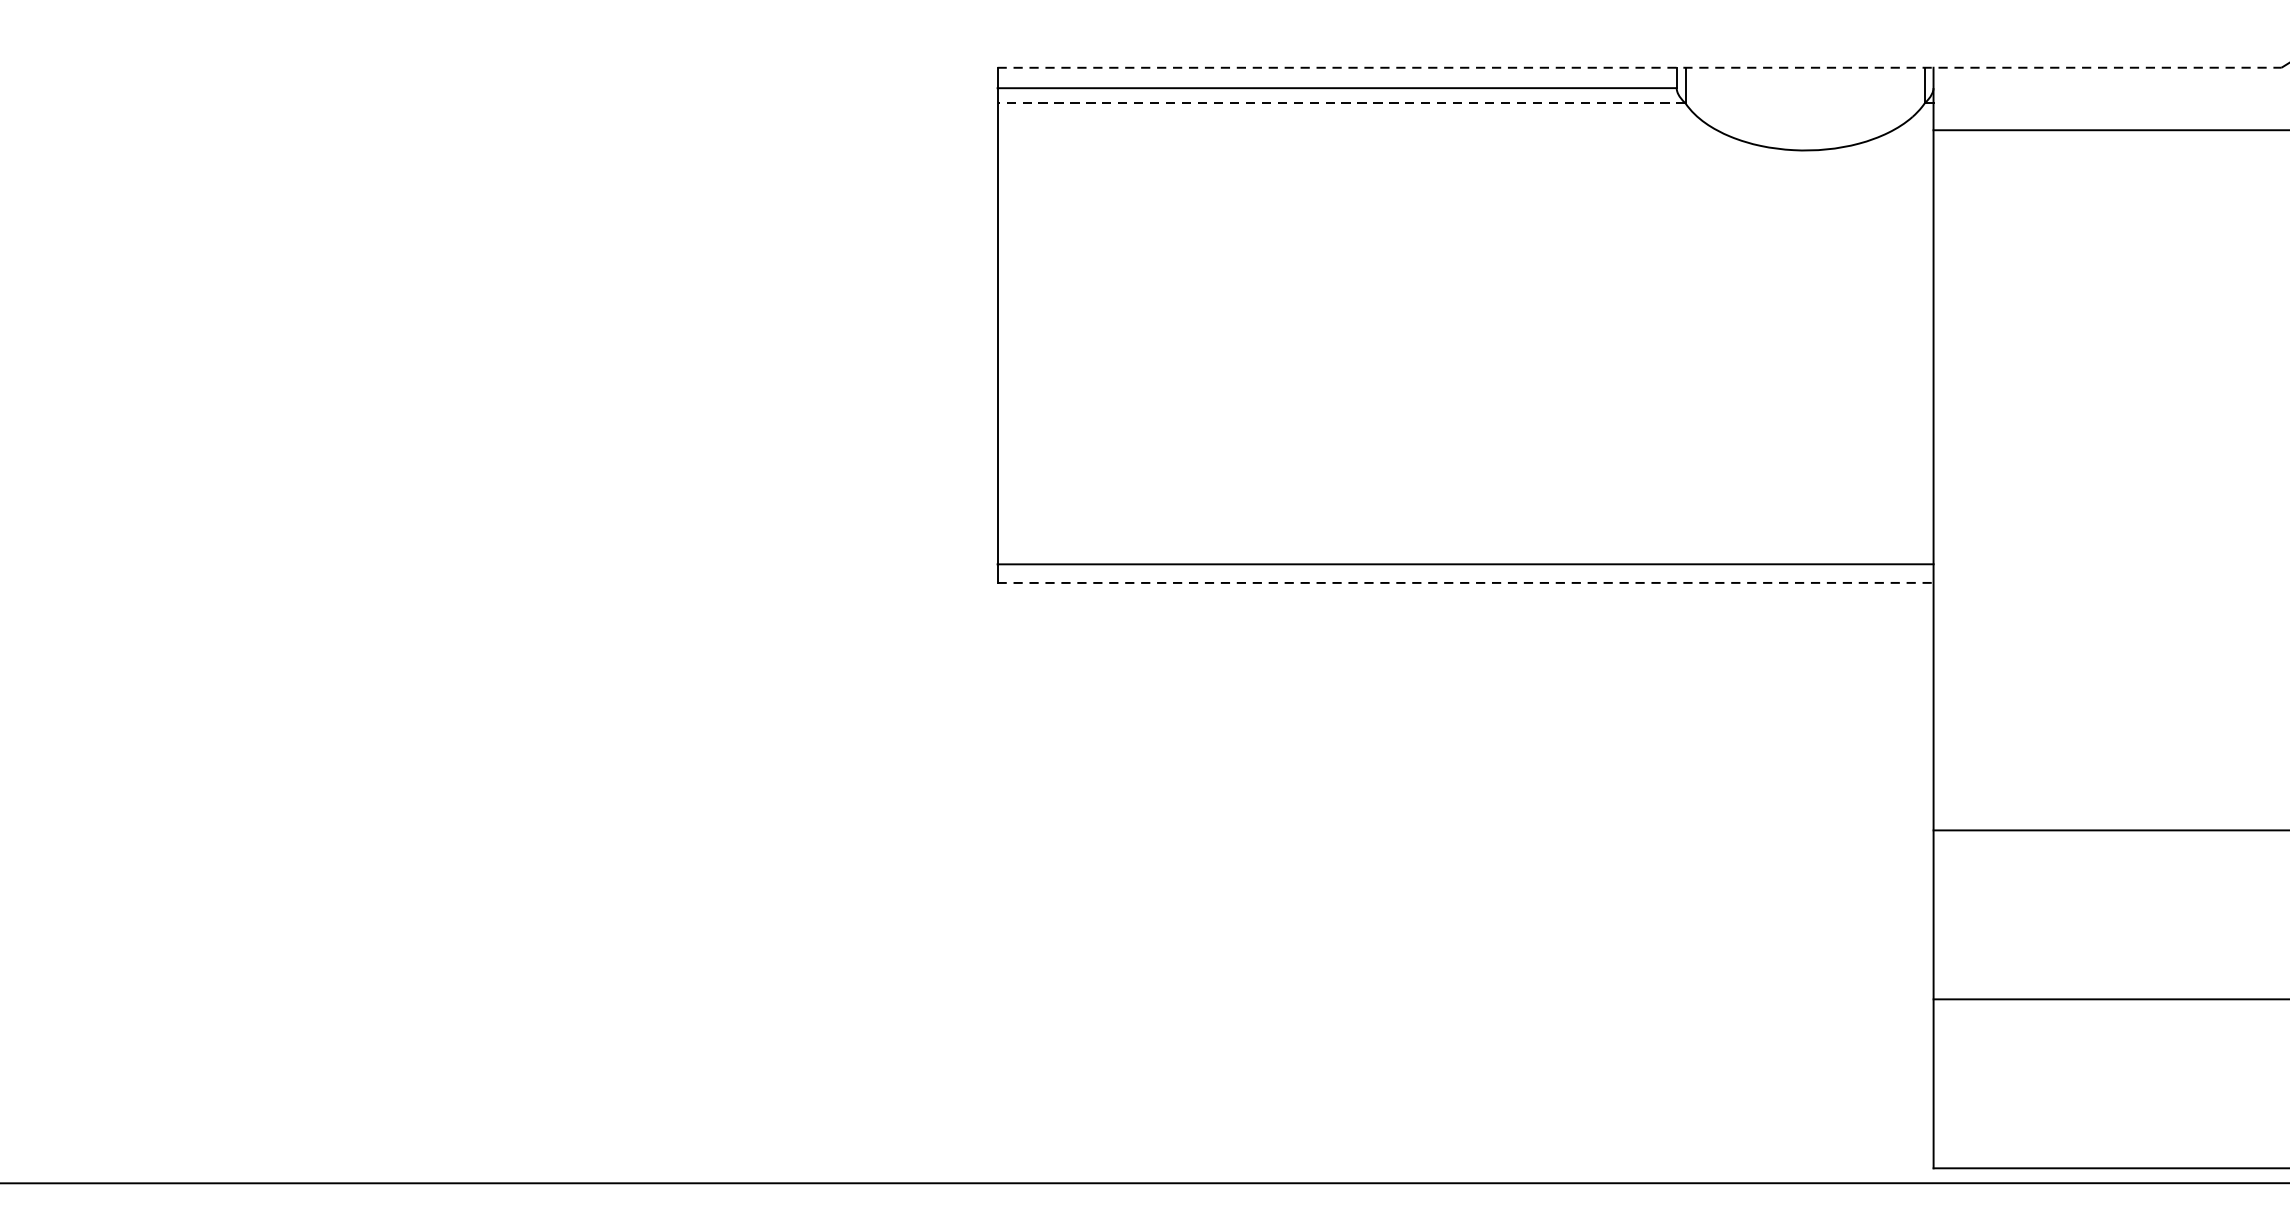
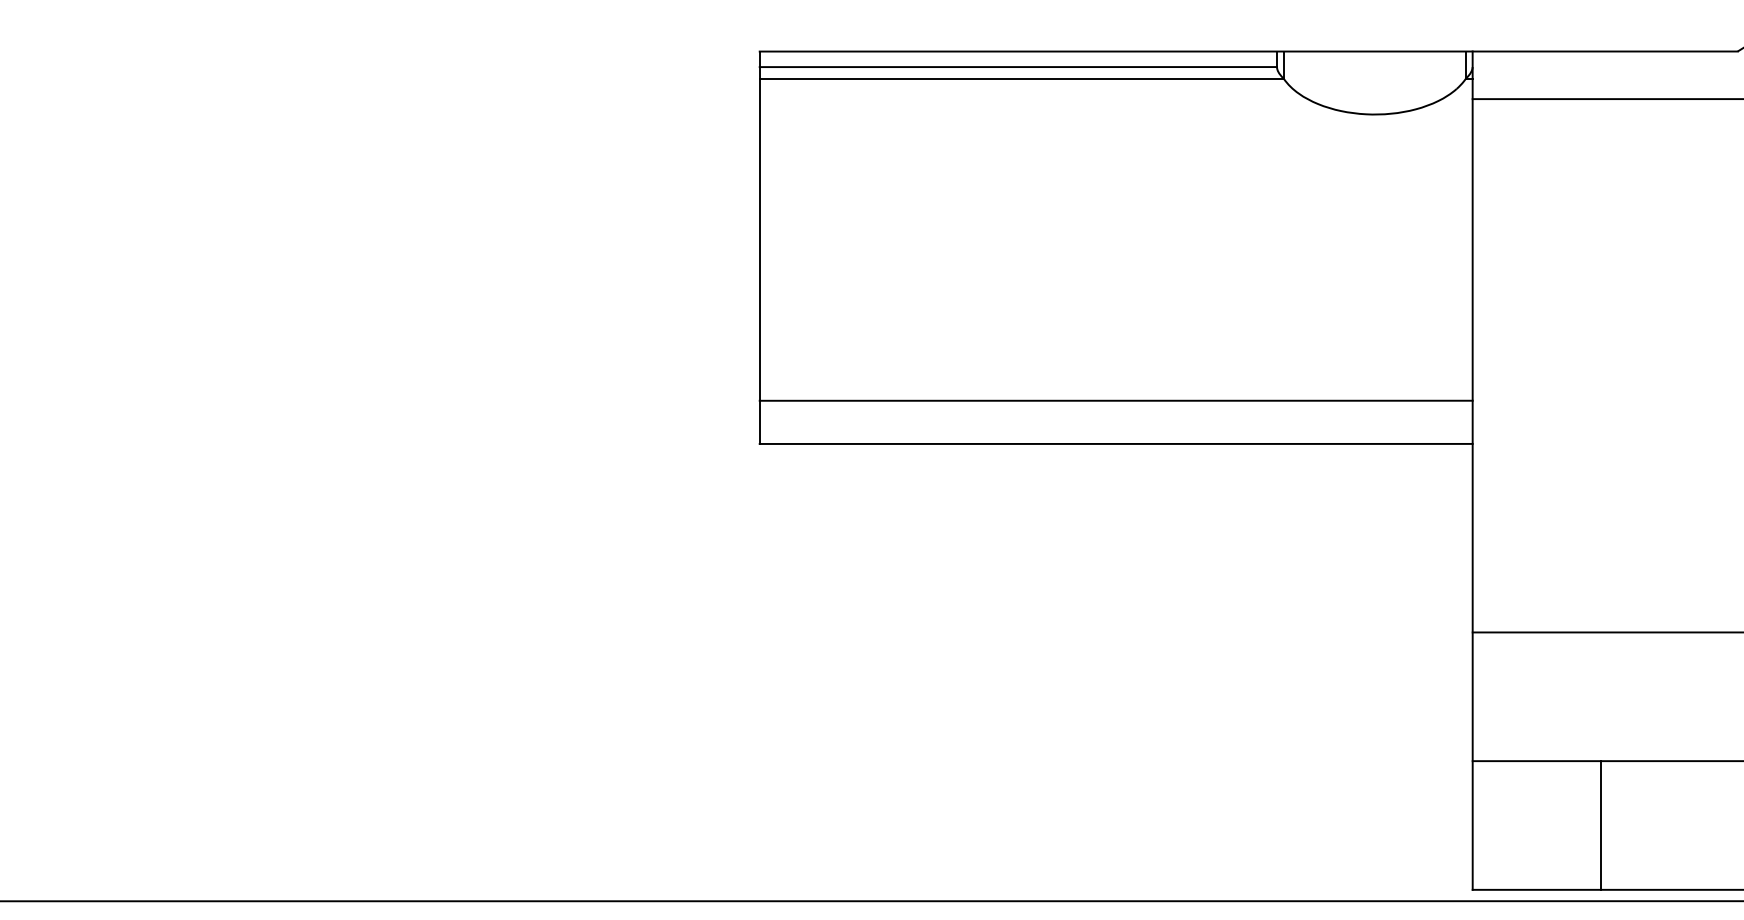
line: (1640, 67) -> (1249, 51), dashed -> solid
line: (1341, 103) -> (1021, 78), dashed -> solid
line: (1464, 563) -> (1115, 400), moved
line: (1465, 582) -> (1116, 443), dashed -> solid
line: (2102, 1083) -> (1601, 825), added

